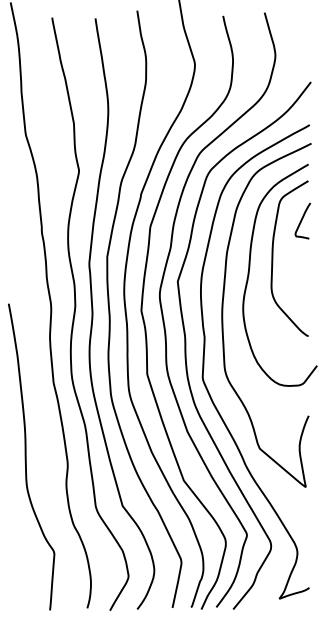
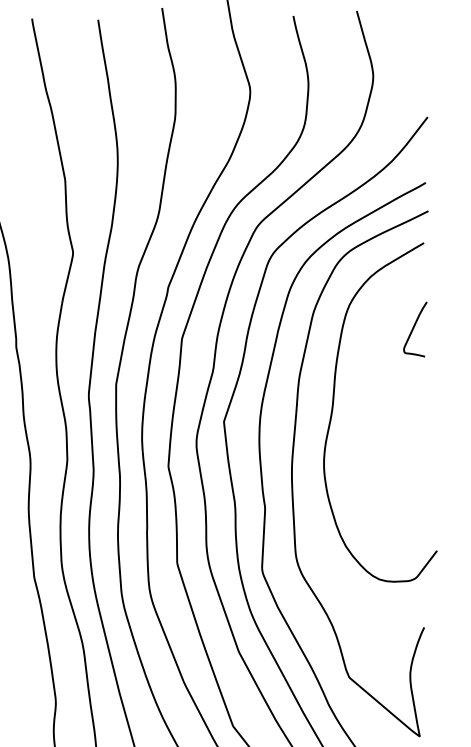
curve: (273, 258) -> (370, 386), removed

